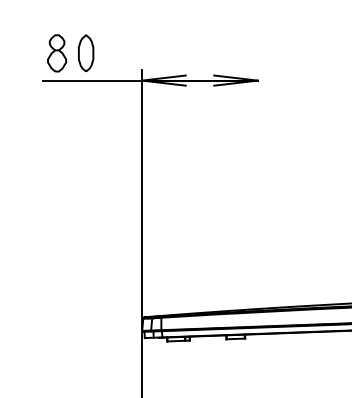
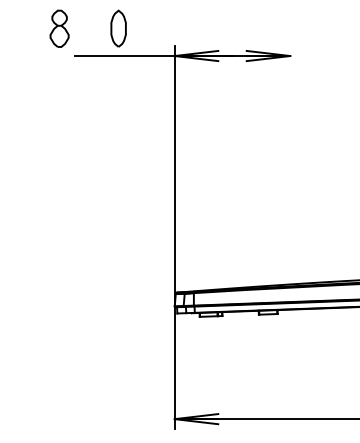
part: (56, 53) -> (59, 28), moved

